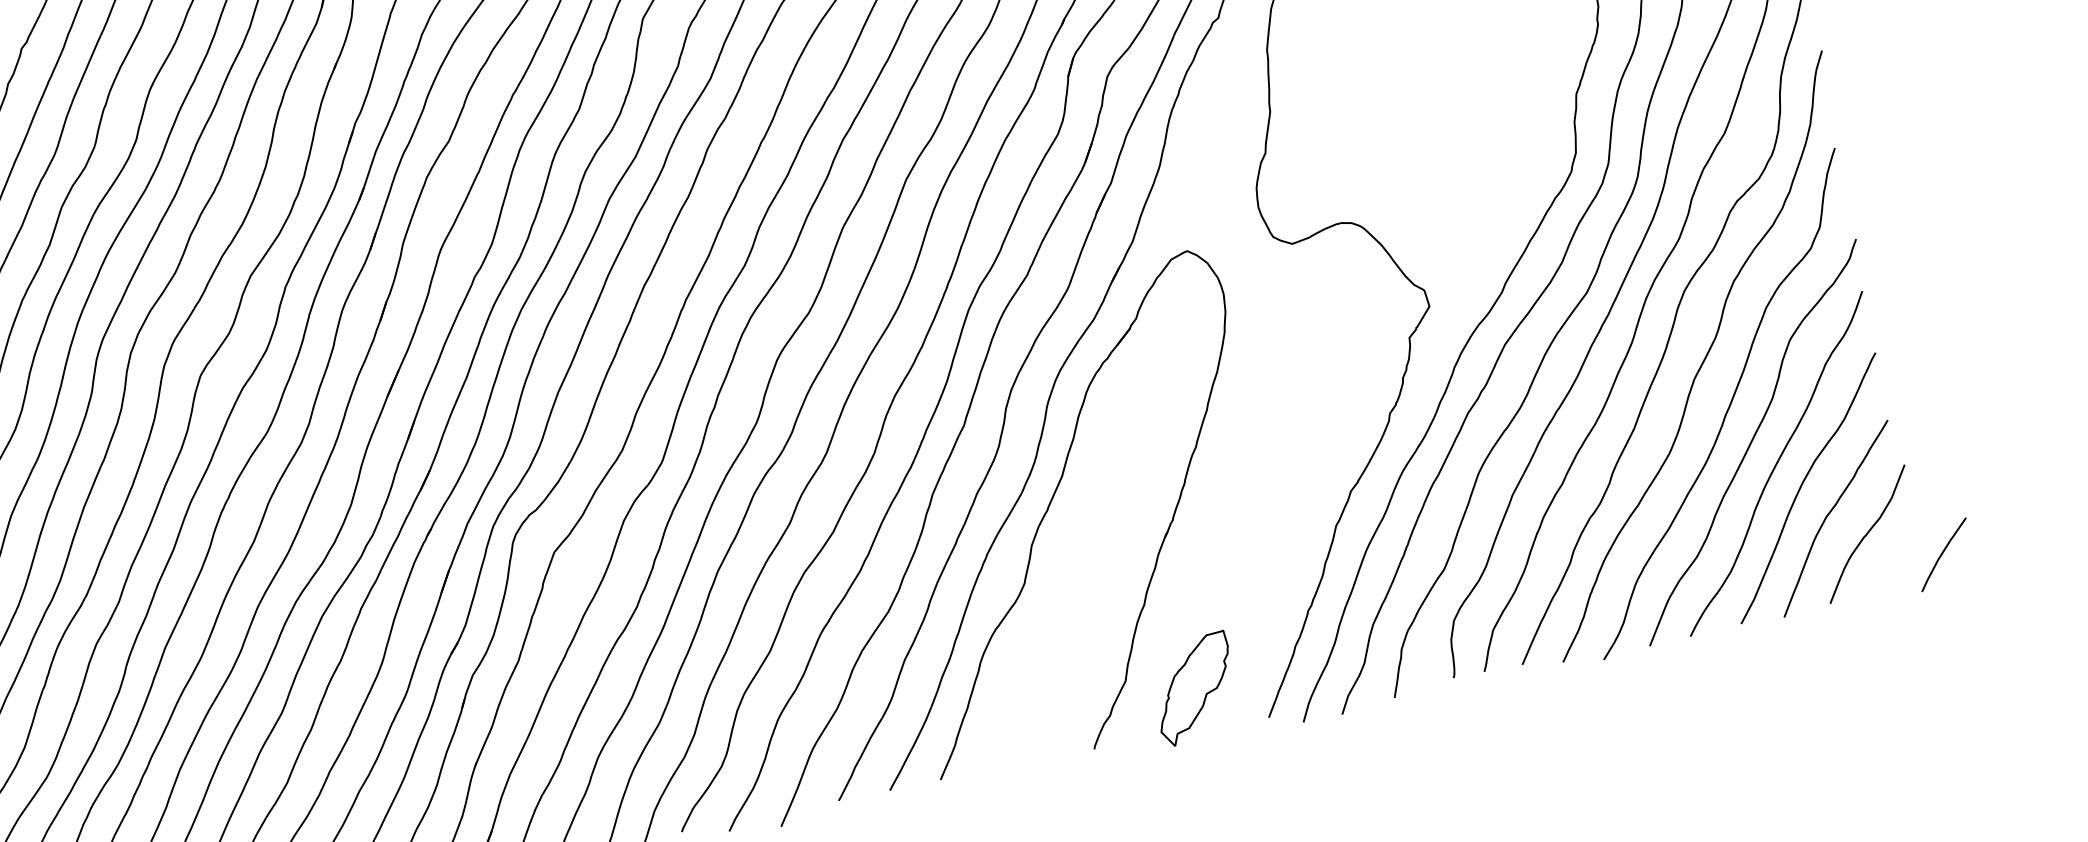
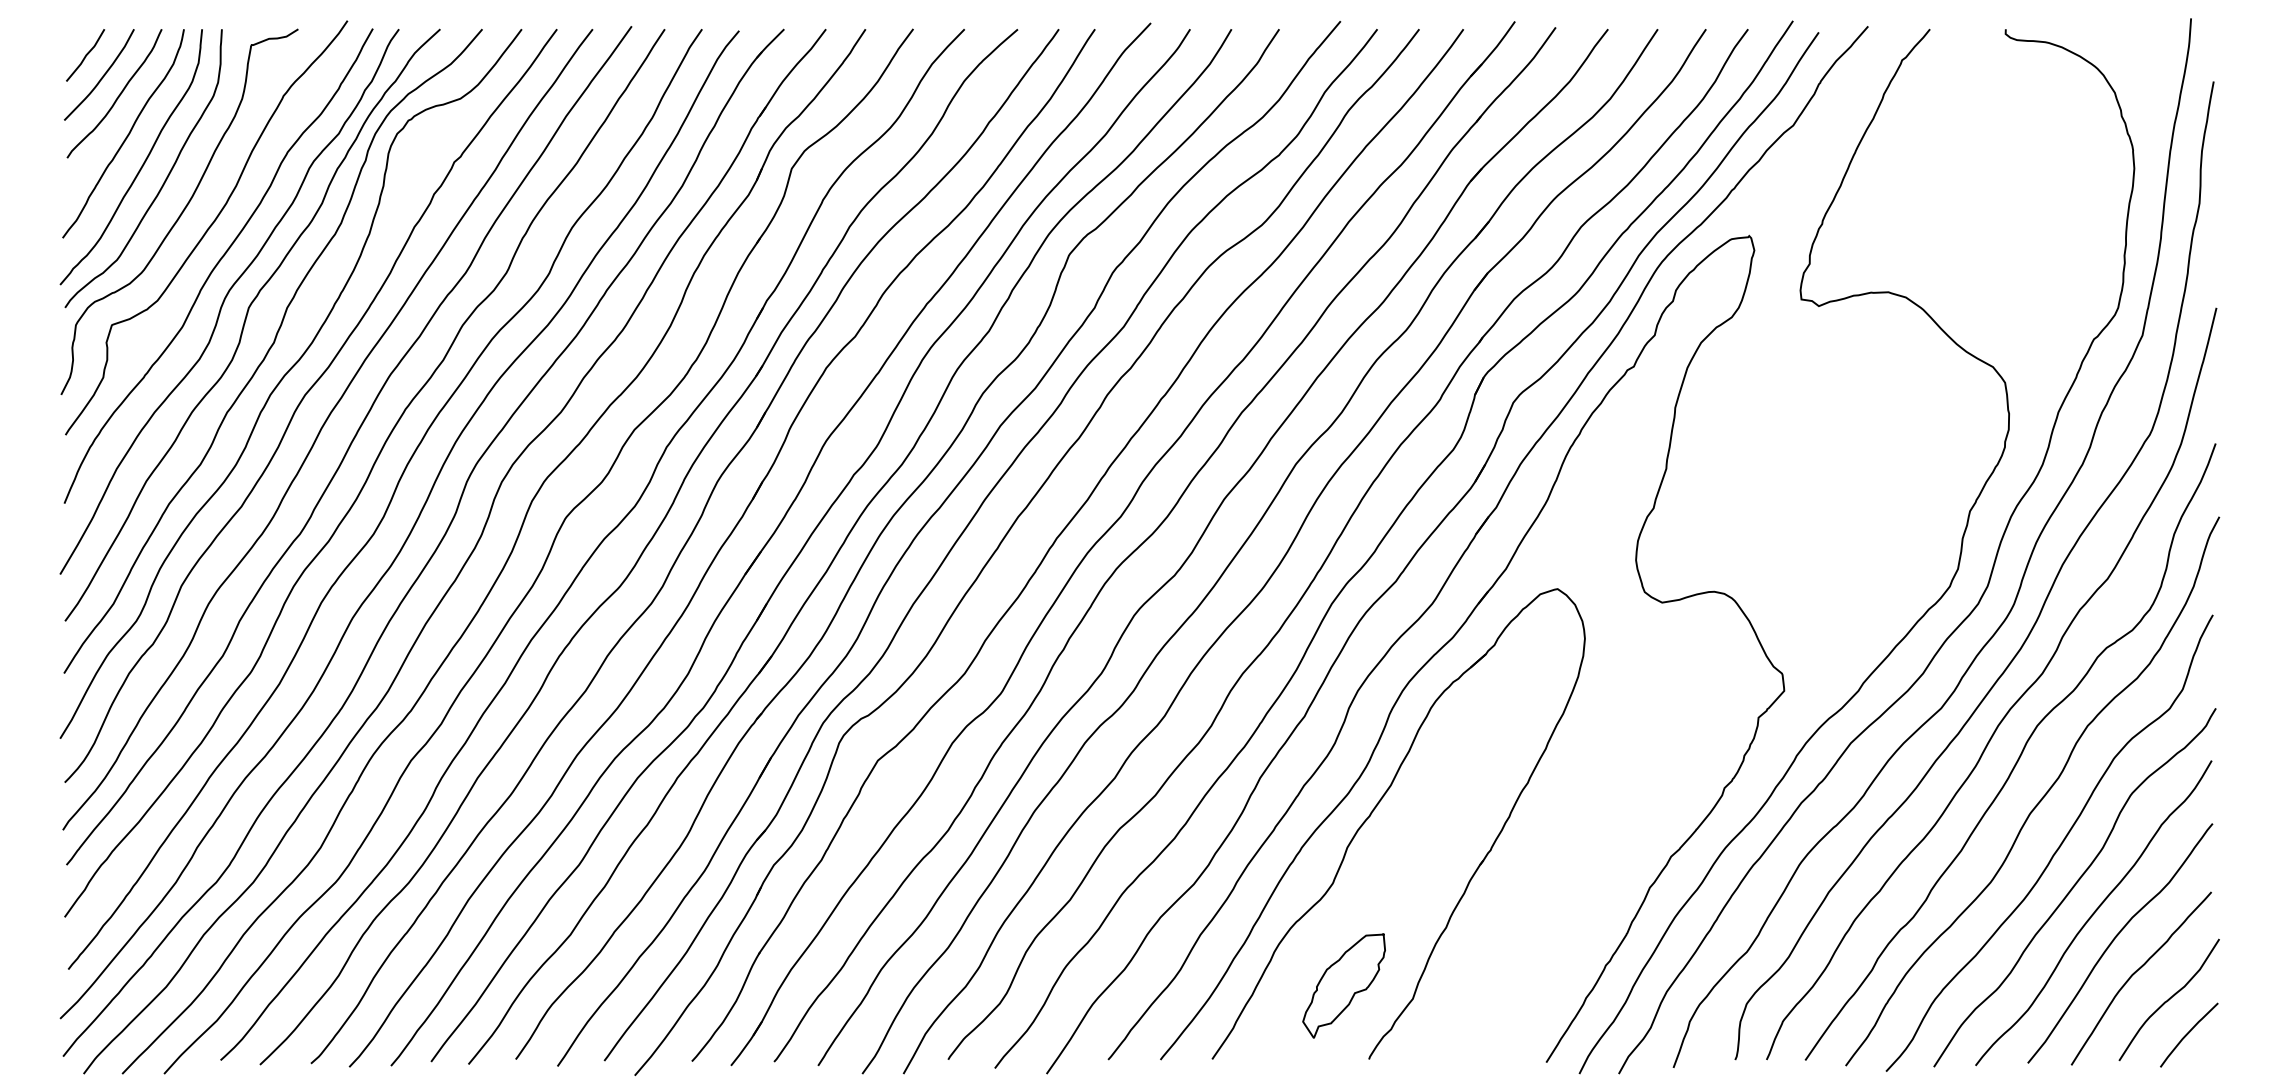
curve: (1943, 553) -> (2189, 1033), moved
part: (1193, 688) -> (1343, 985), moved

